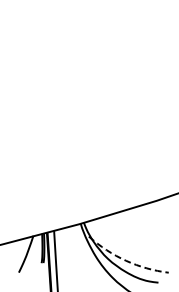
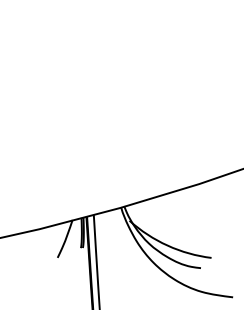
arc: (125, 260) -> (167, 245), dashed -> solid

